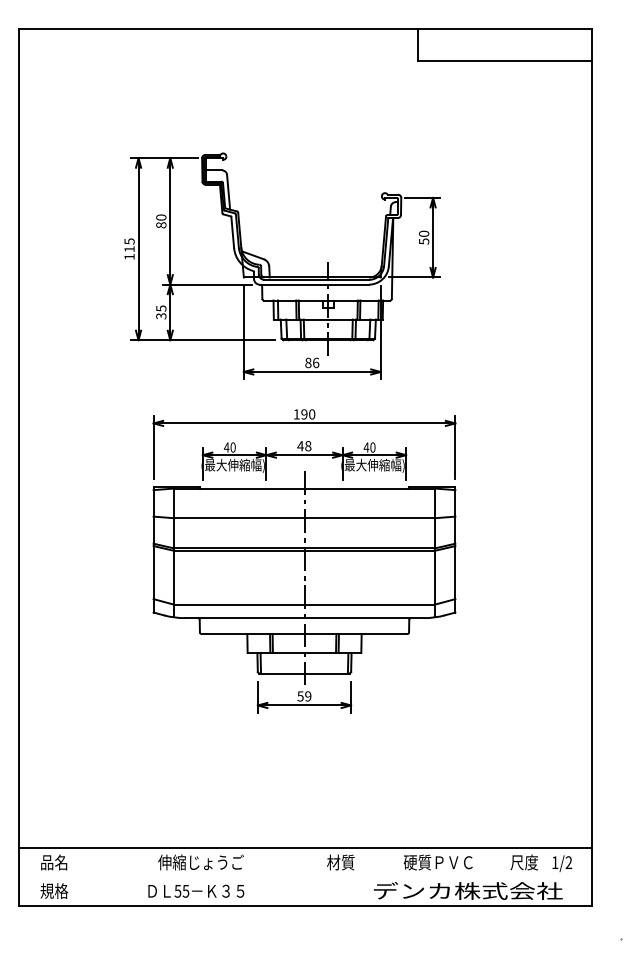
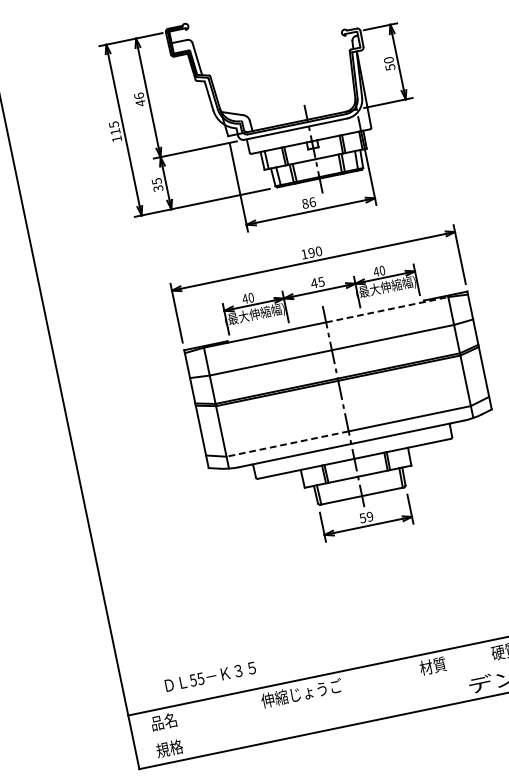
text: (161, 221) -> (140, 99), 80 -> 46
text: (308, 446) -> (321, 282), 48 -> 45
line: (370, 488) -> (388, 309), solid -> dashed
line: (238, 604) -> (286, 444), solid -> dashed
text: (196, 890) -> (210, 676), moved

